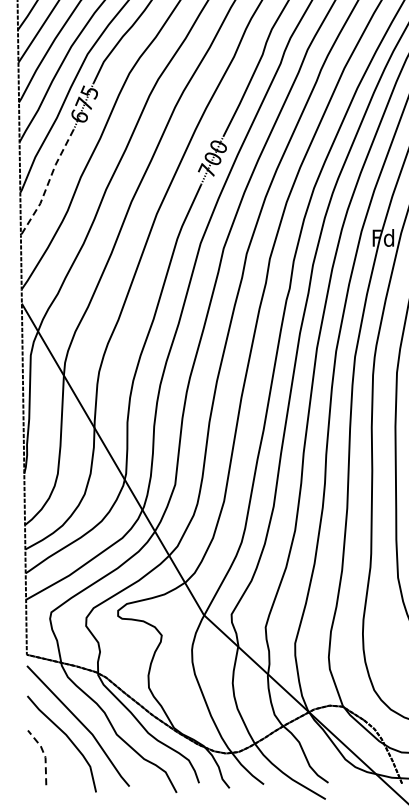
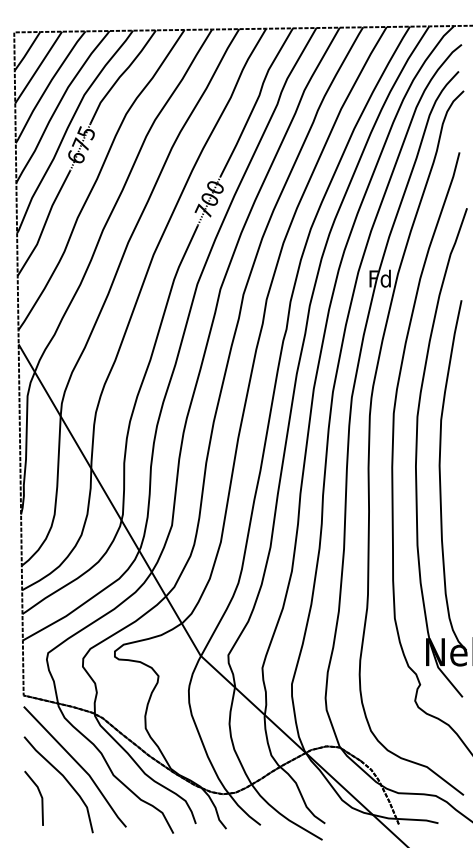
line: (48, 183) -> (45, 224), dashed -> solid
line: (44, 754) -> (41, 795), dashed -> solid

